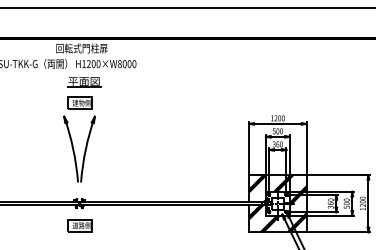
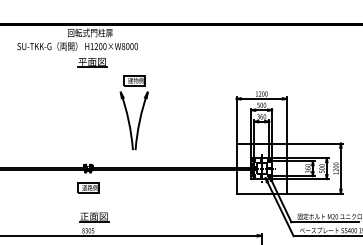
part: (78, 139) -> (133, 112), moved
hatch: (277, 203) -> (261, 168), removed

